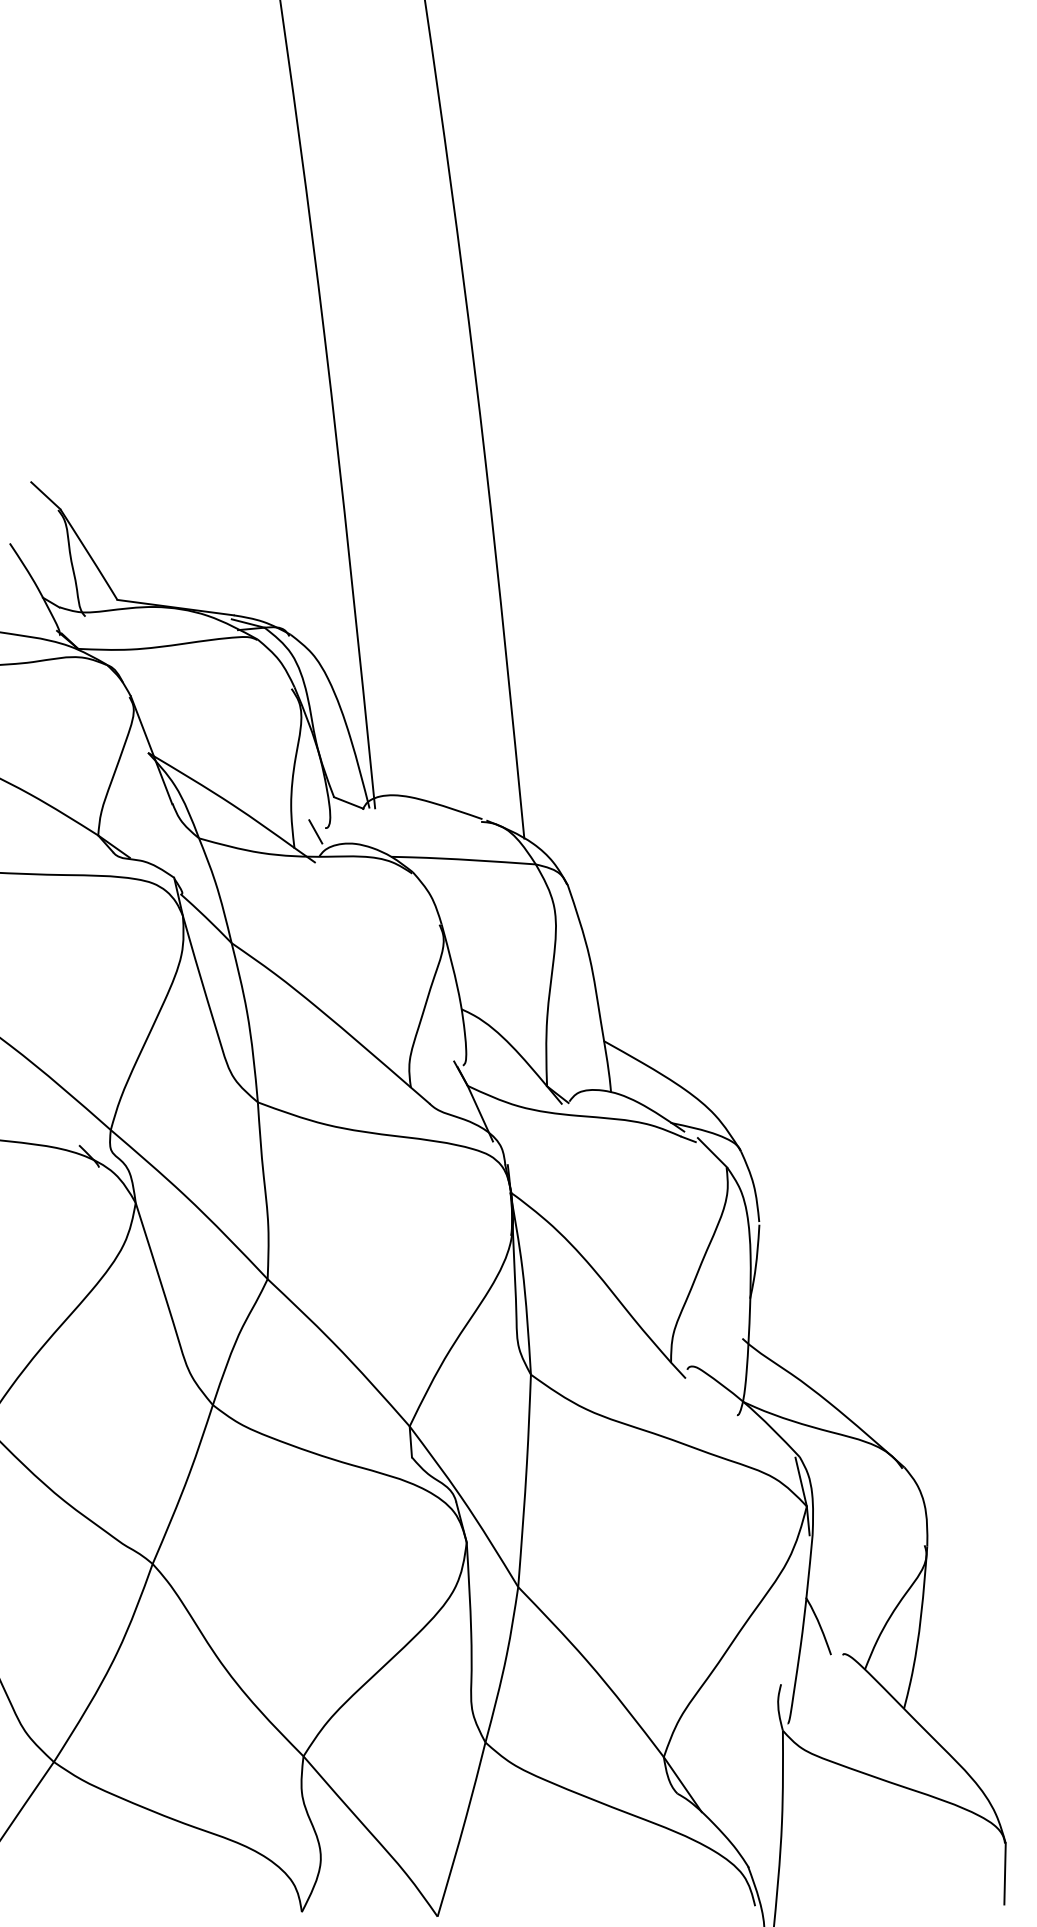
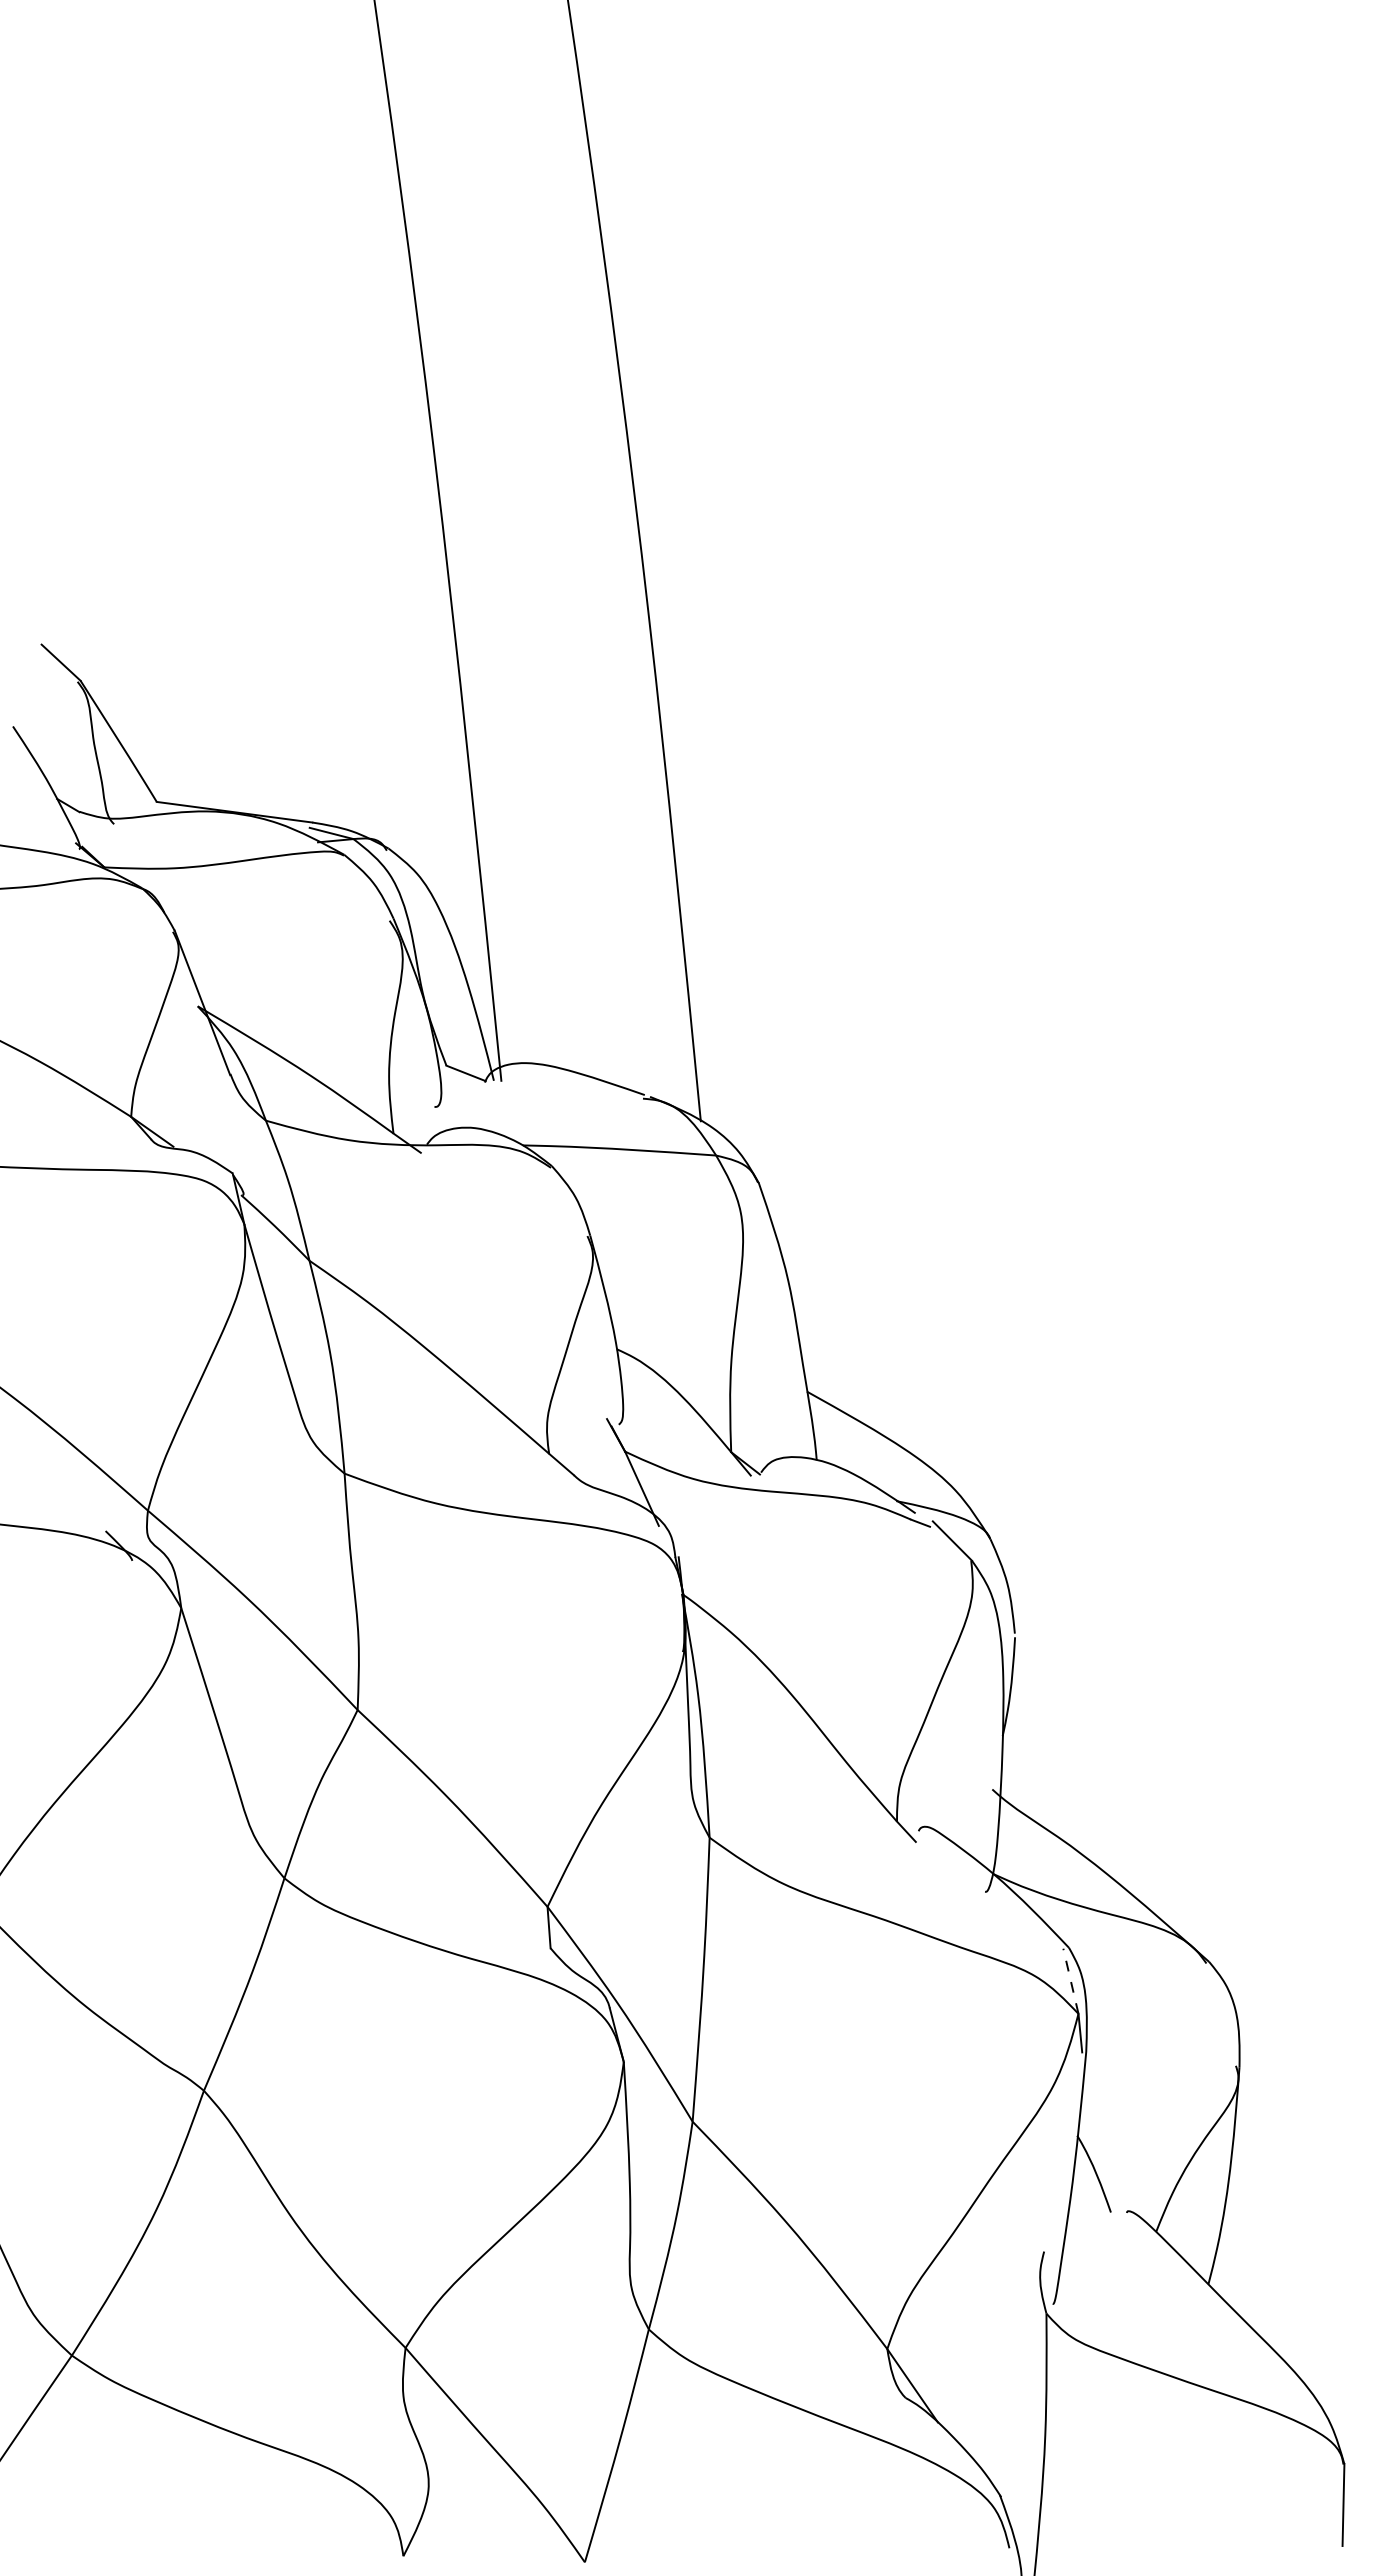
line: (315, 831) -> (421, 1111), removed
line: (800, 1481) -> (1070, 1980), solid -> dashed

